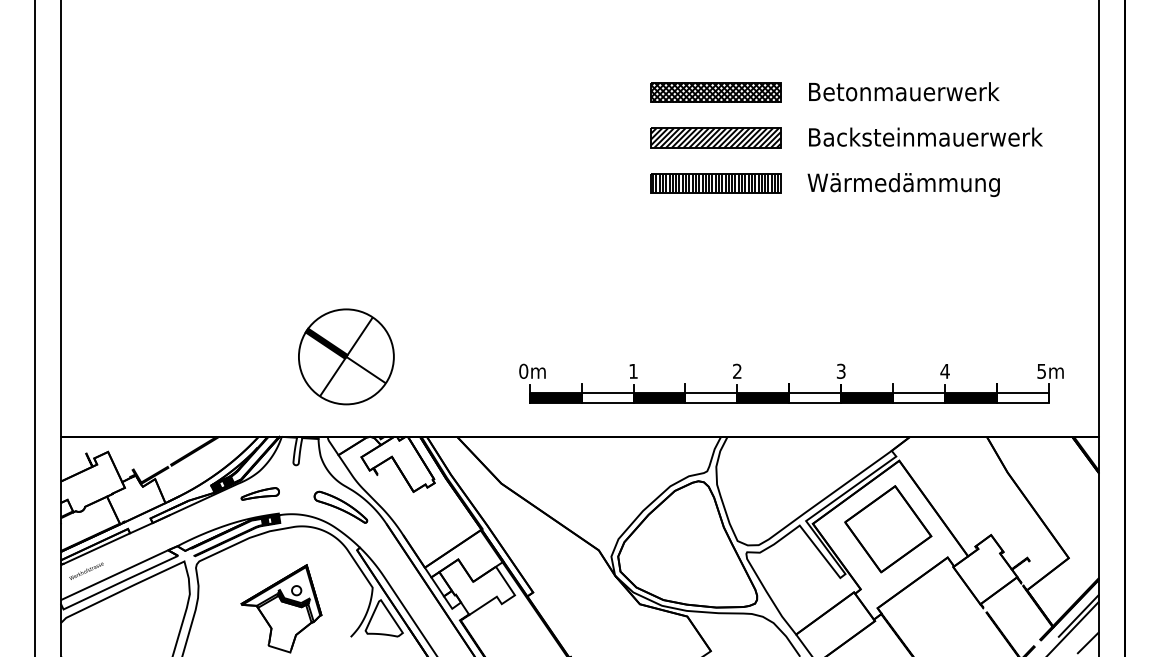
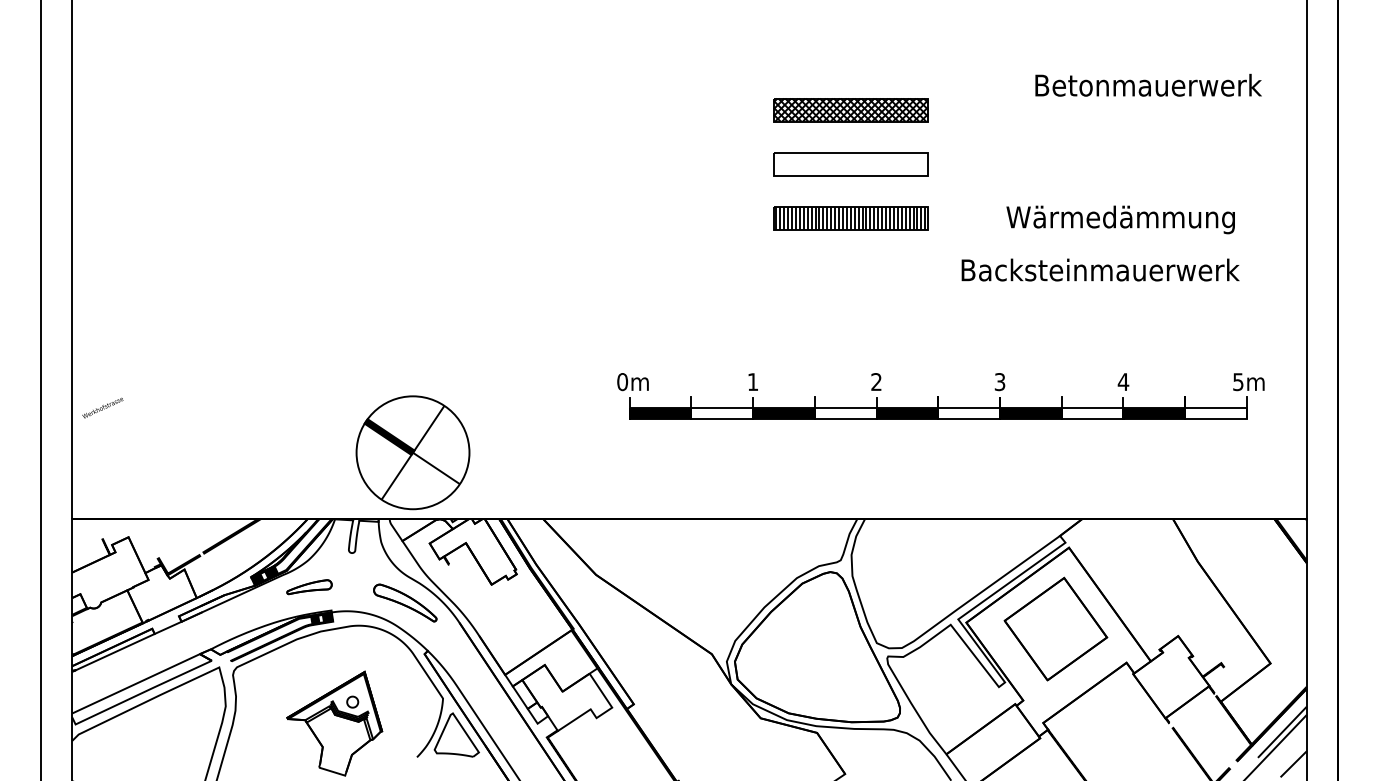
text: (904, 91) -> (1148, 85), moved
text: (925, 136) -> (1100, 269), moved
hatch: (715, 137) -> (850, 163), removed
text: (903, 184) -> (1120, 219), moved
part: (346, 356) -> (413, 452), moved
part: (791, 383) -> (940, 396), moved
text: (86, 570) -> (102, 407), moved

